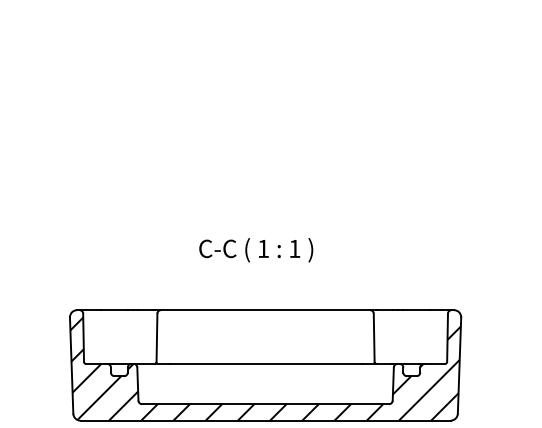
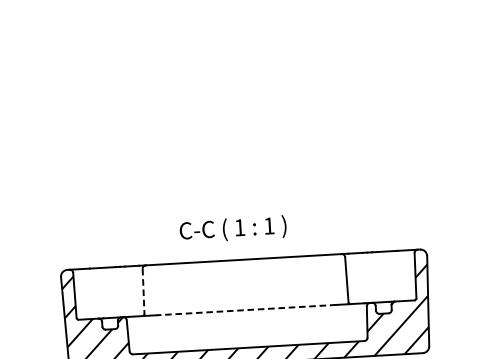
text: (256, 250) -> (233, 229), moved
line: (156, 338) -> (143, 292), solid -> dashed
line: (265, 363) -> (246, 309), solid -> dashed

